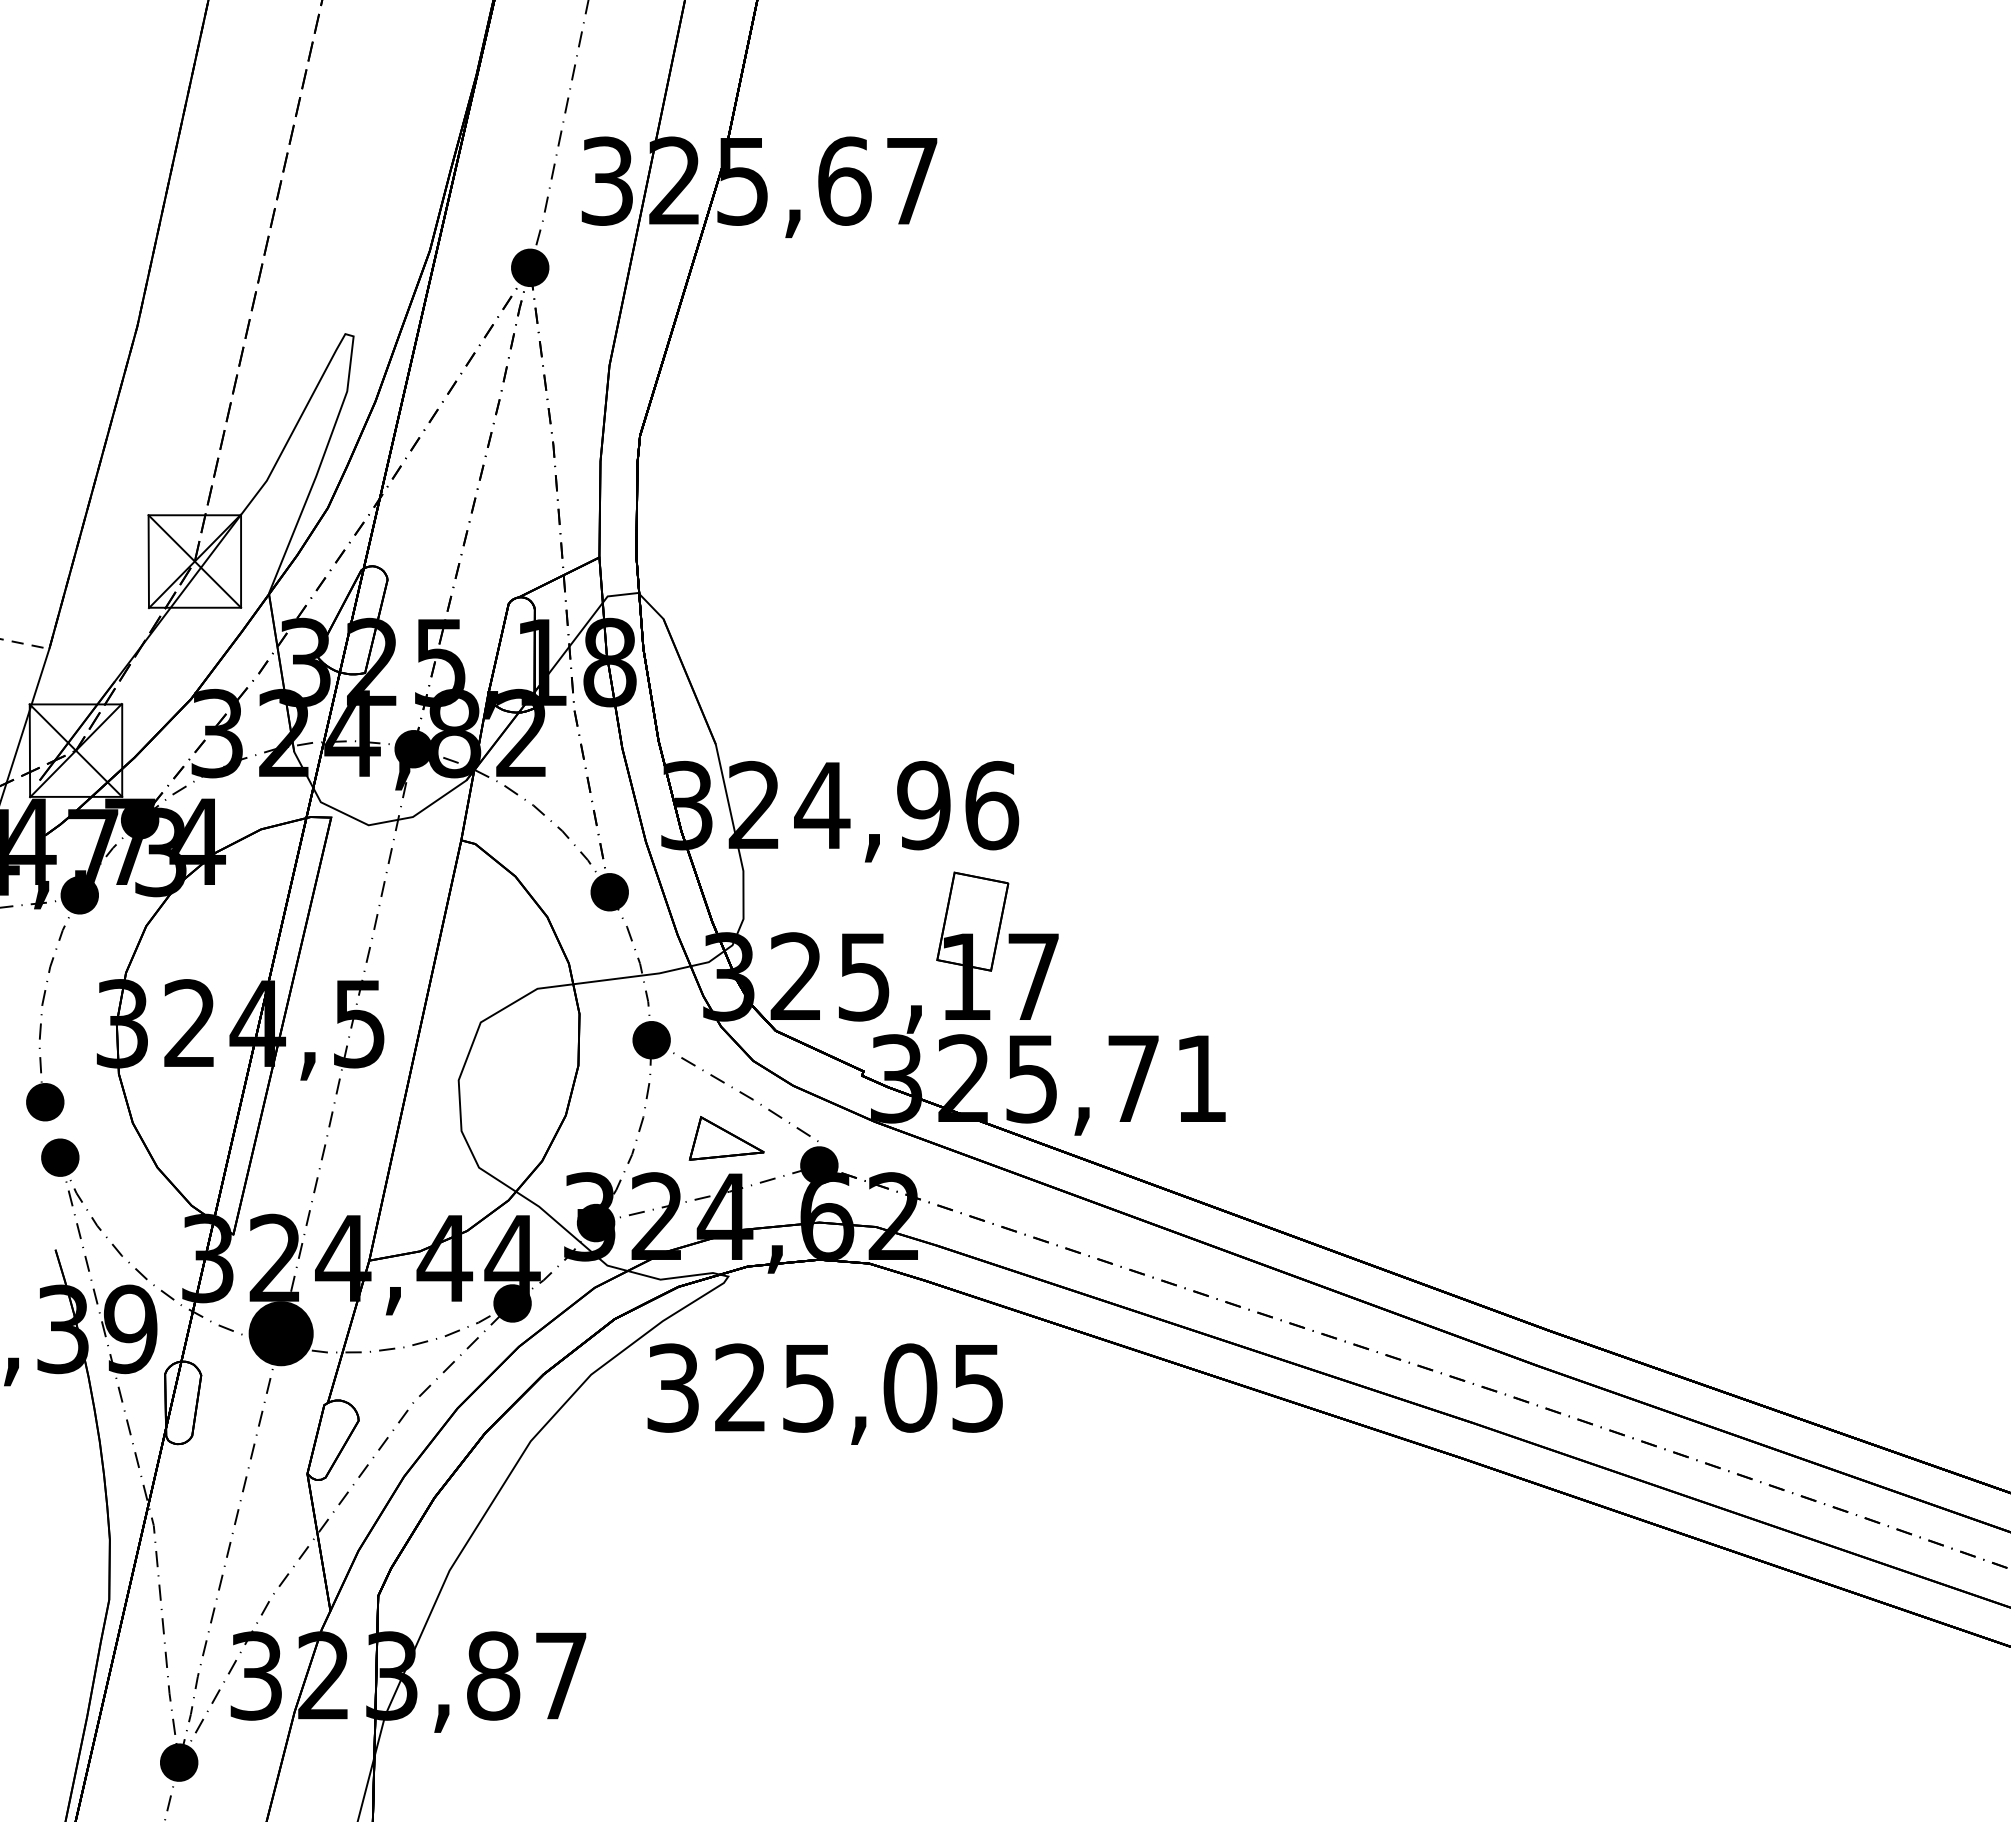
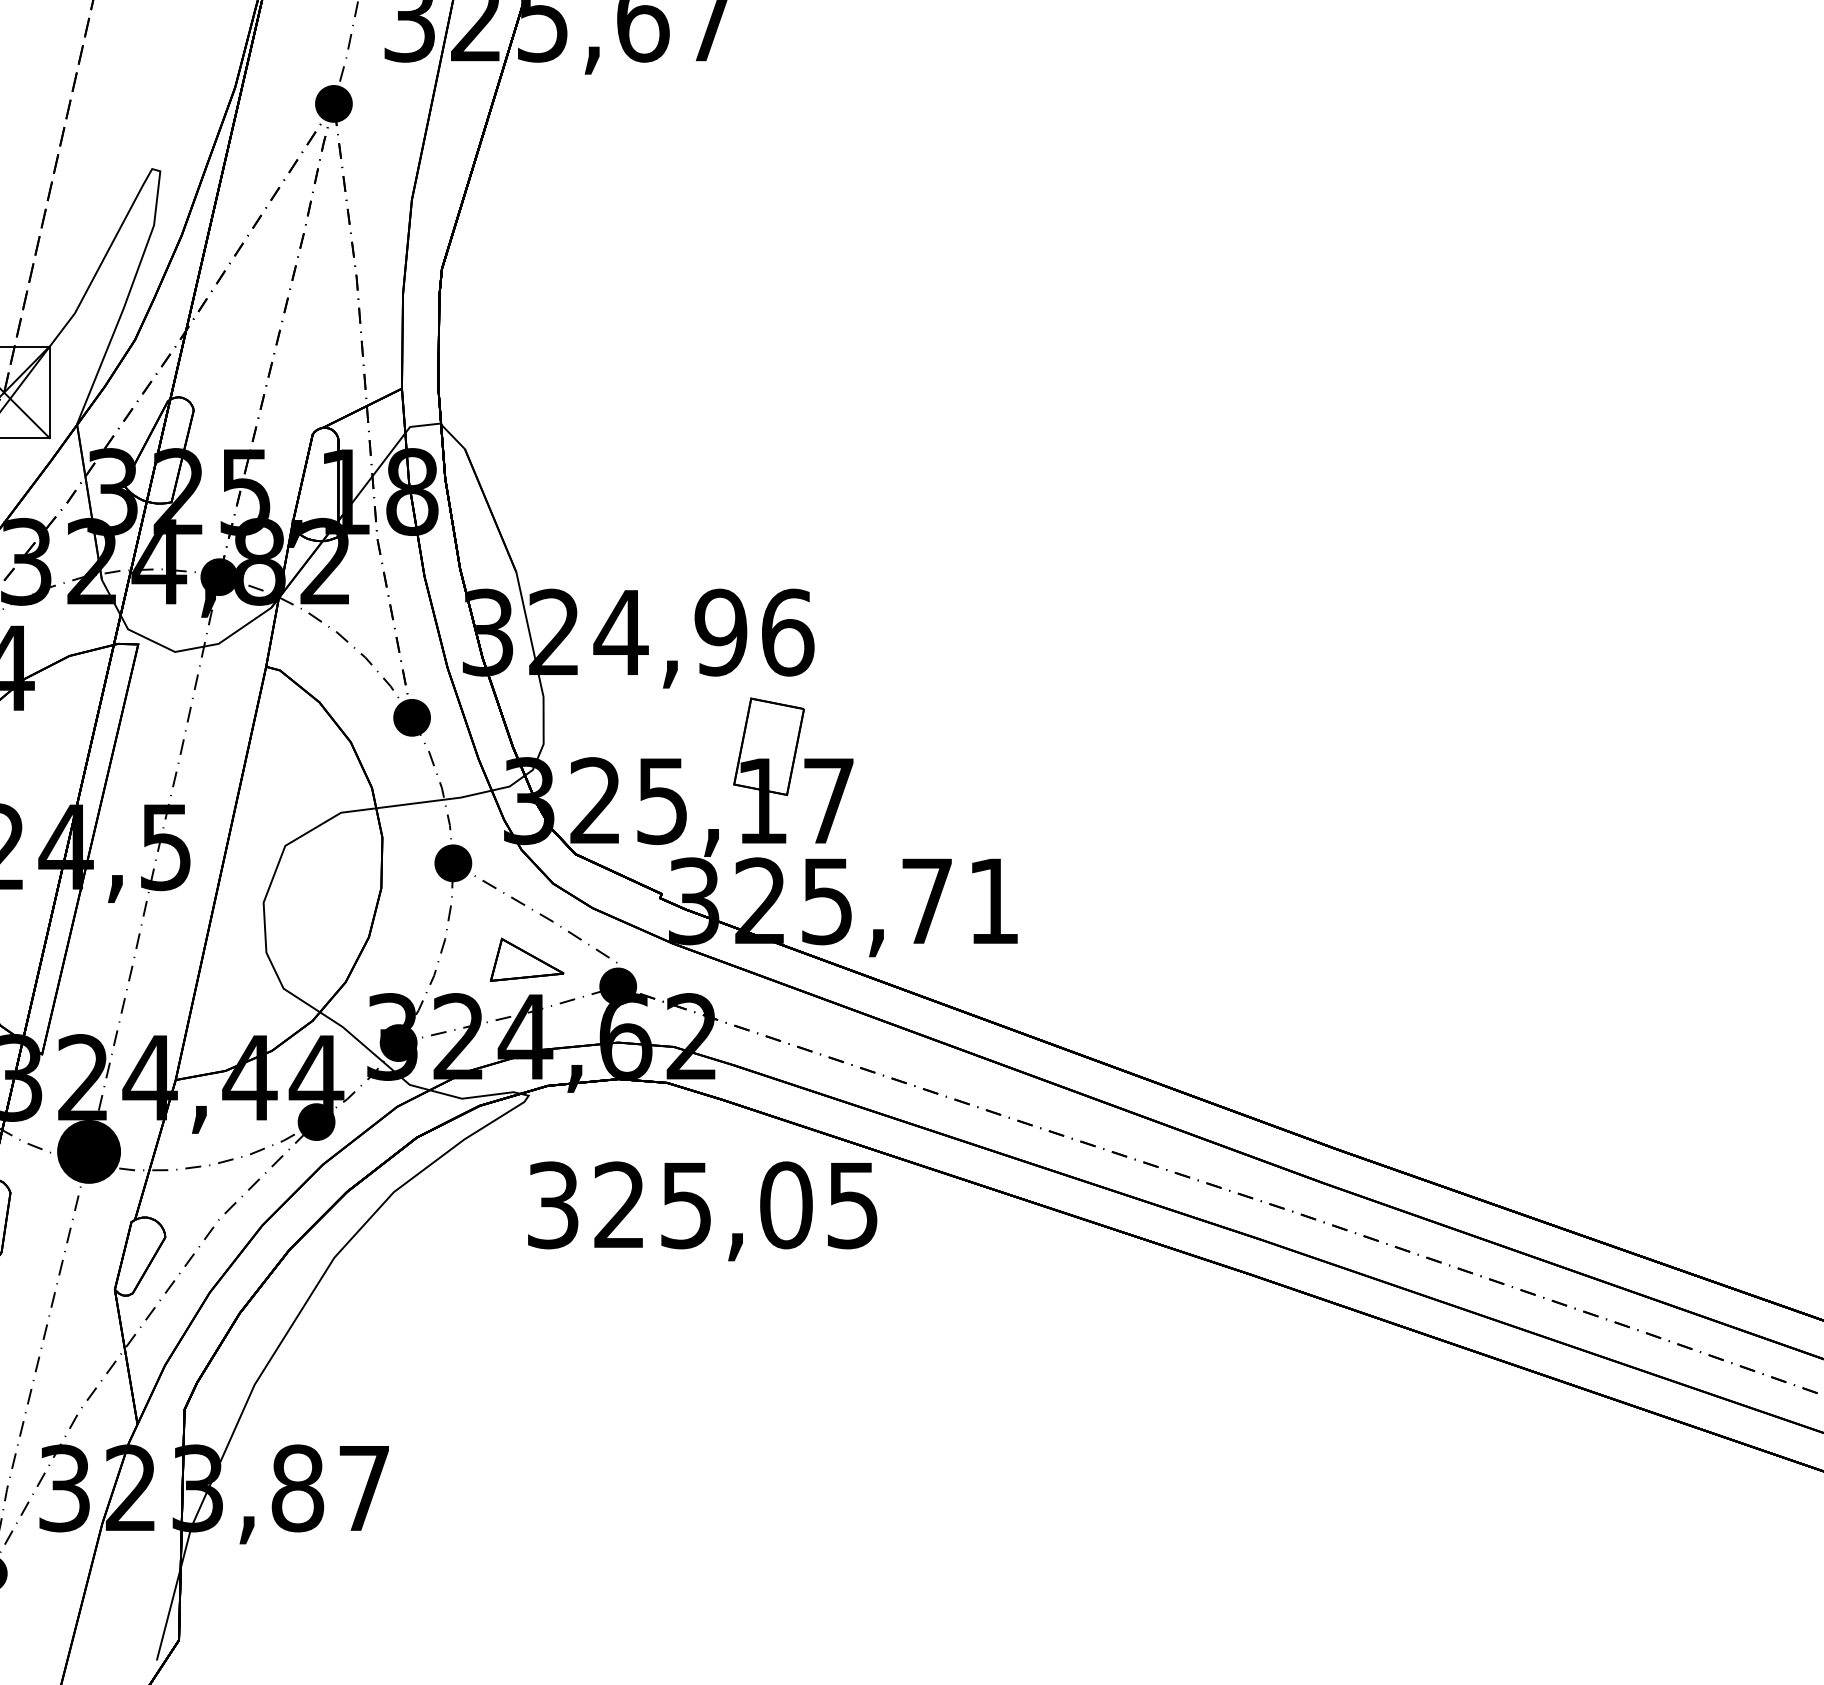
text: (824, 1393) -> (701, 1210), moved

